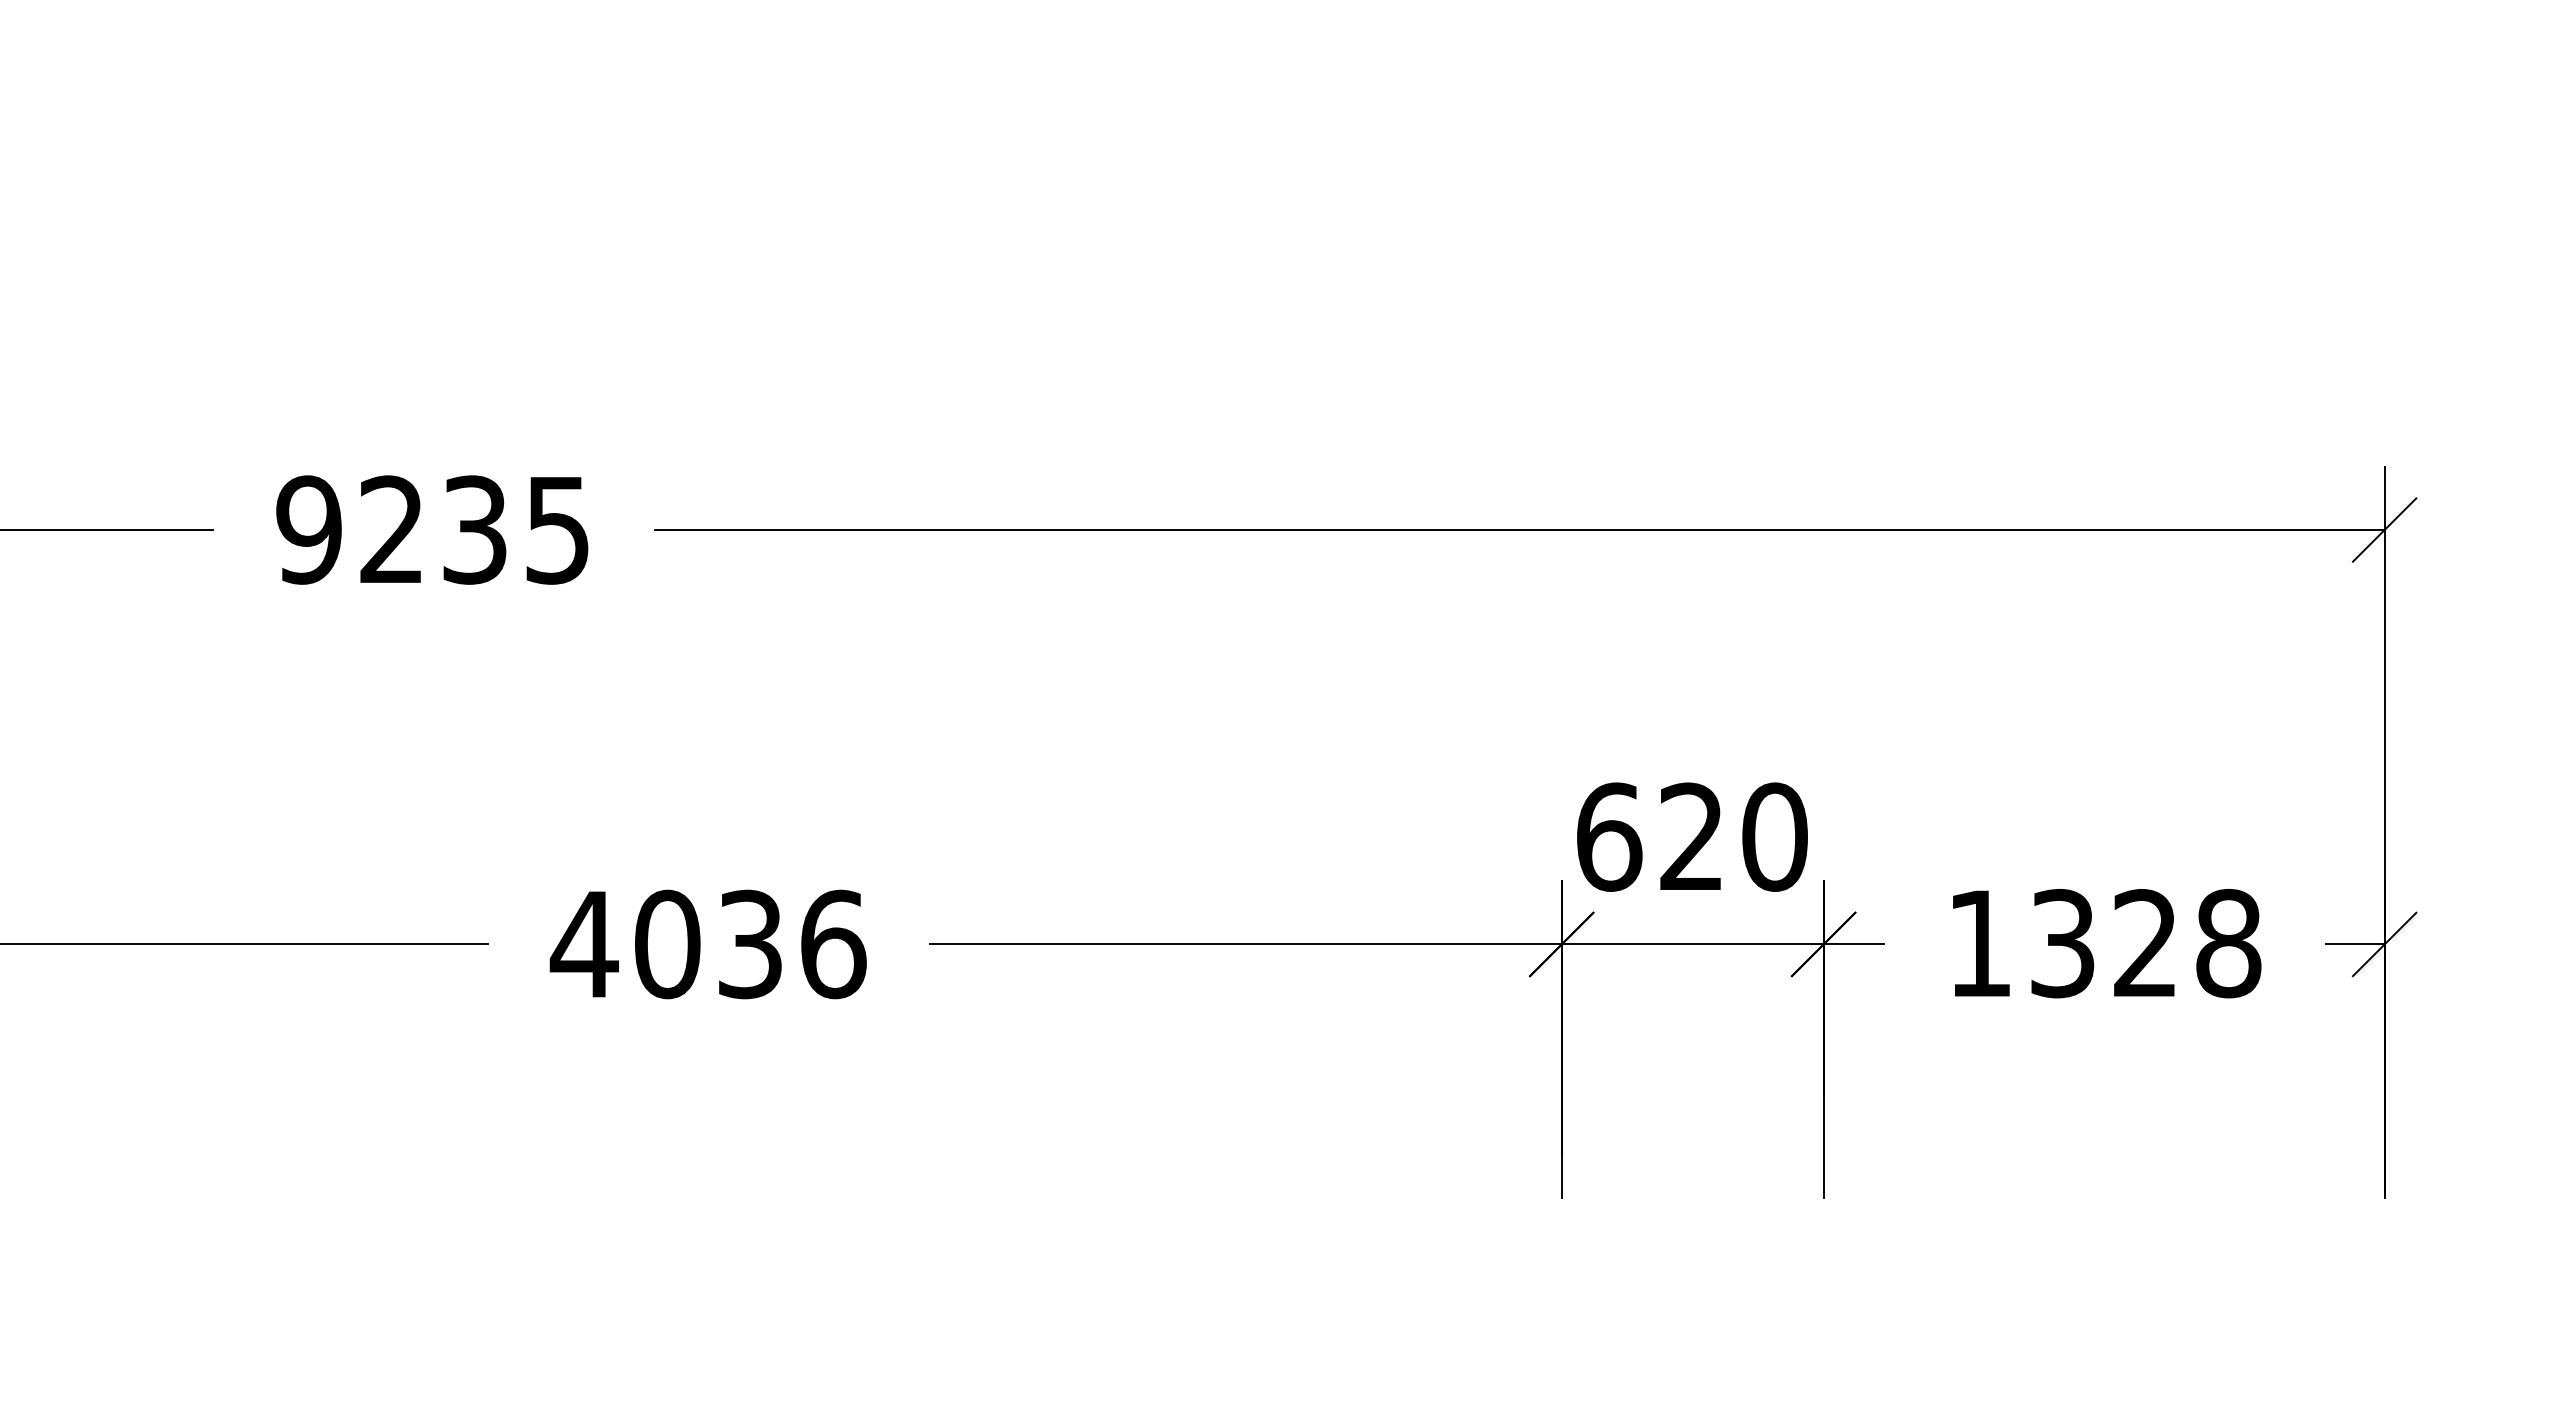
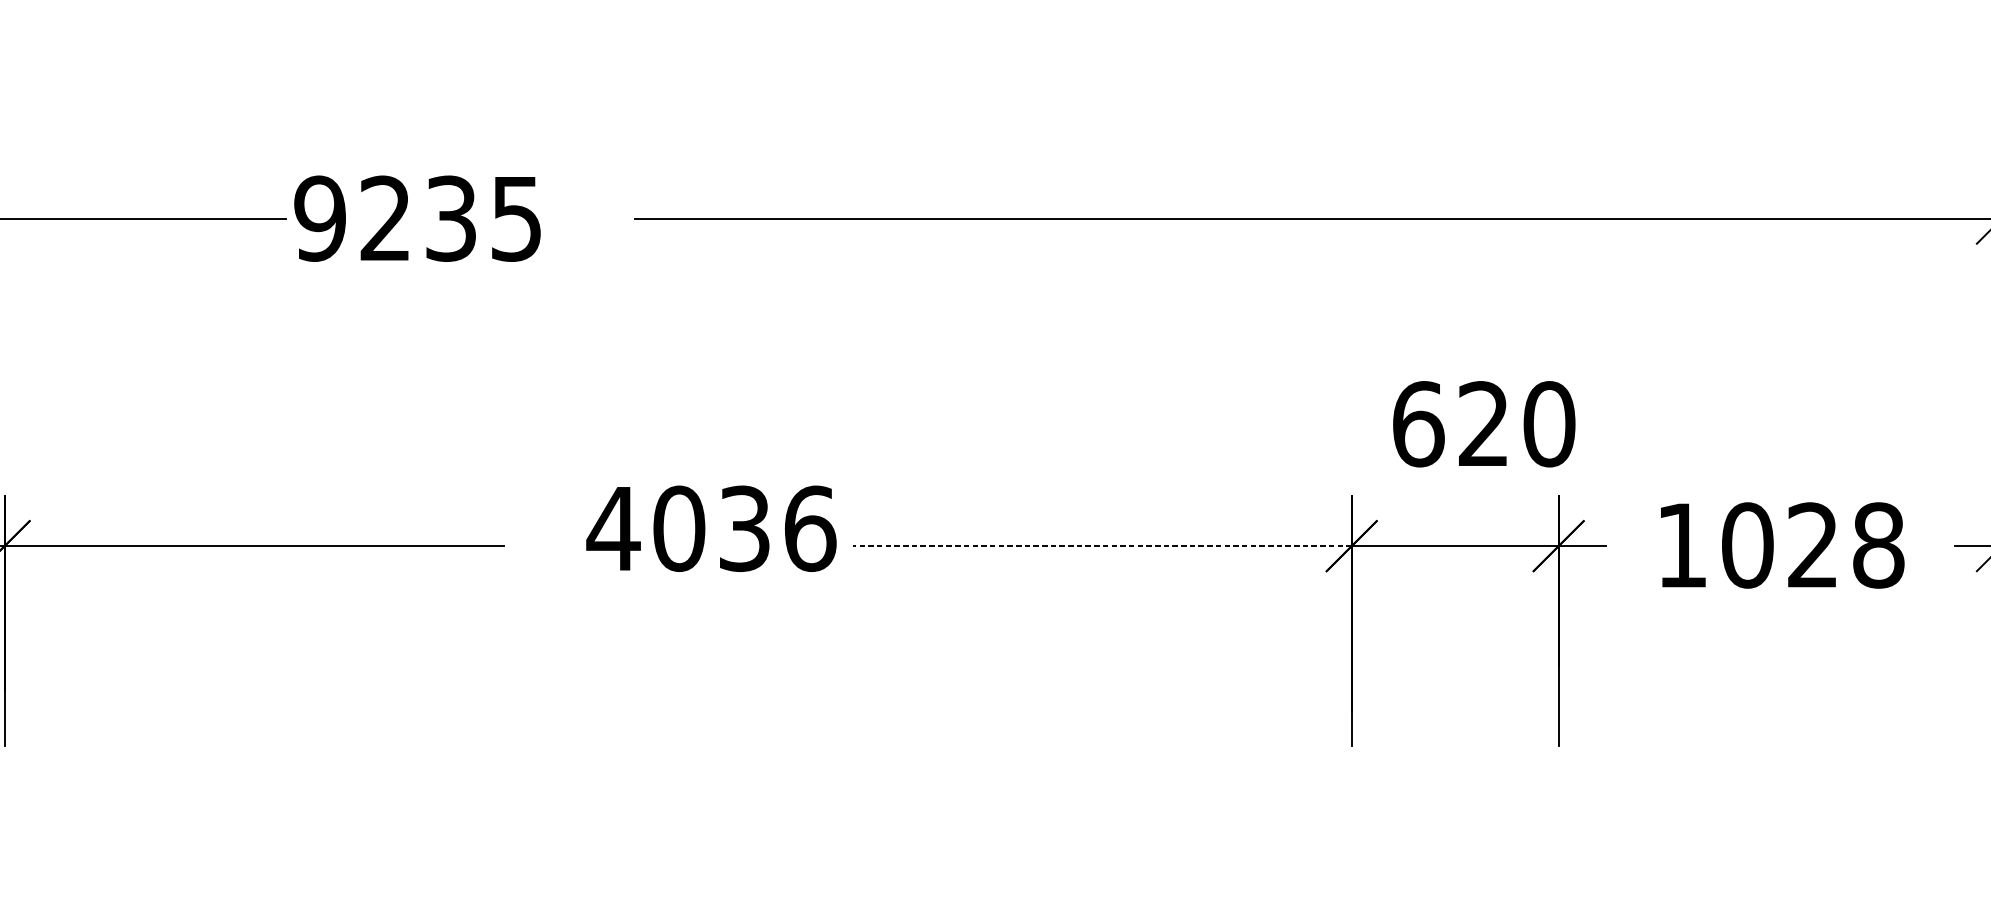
text: (432, 529) -> (417, 218), moved
text: (1692, 836) -> (1484, 423), moved
text: (2062, 943) -> (1747, 545), 1328 -> 1028
text: (707, 944) -> (710, 528), moved
line: (1245, 944) -> (1101, 546), solid -> dashed

